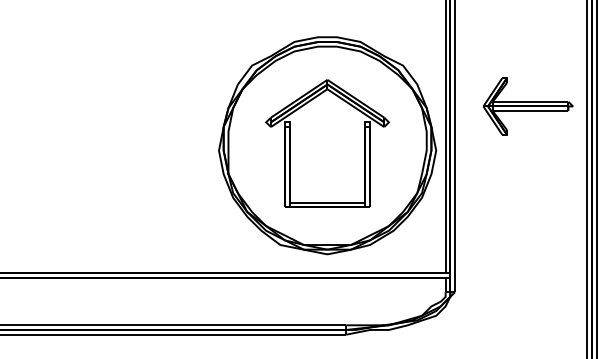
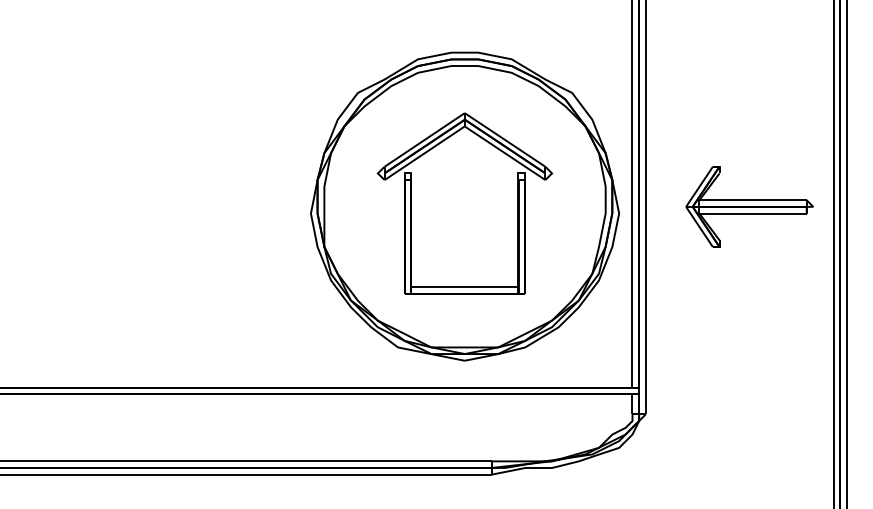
part: (528, 106) -> (749, 206), moved

